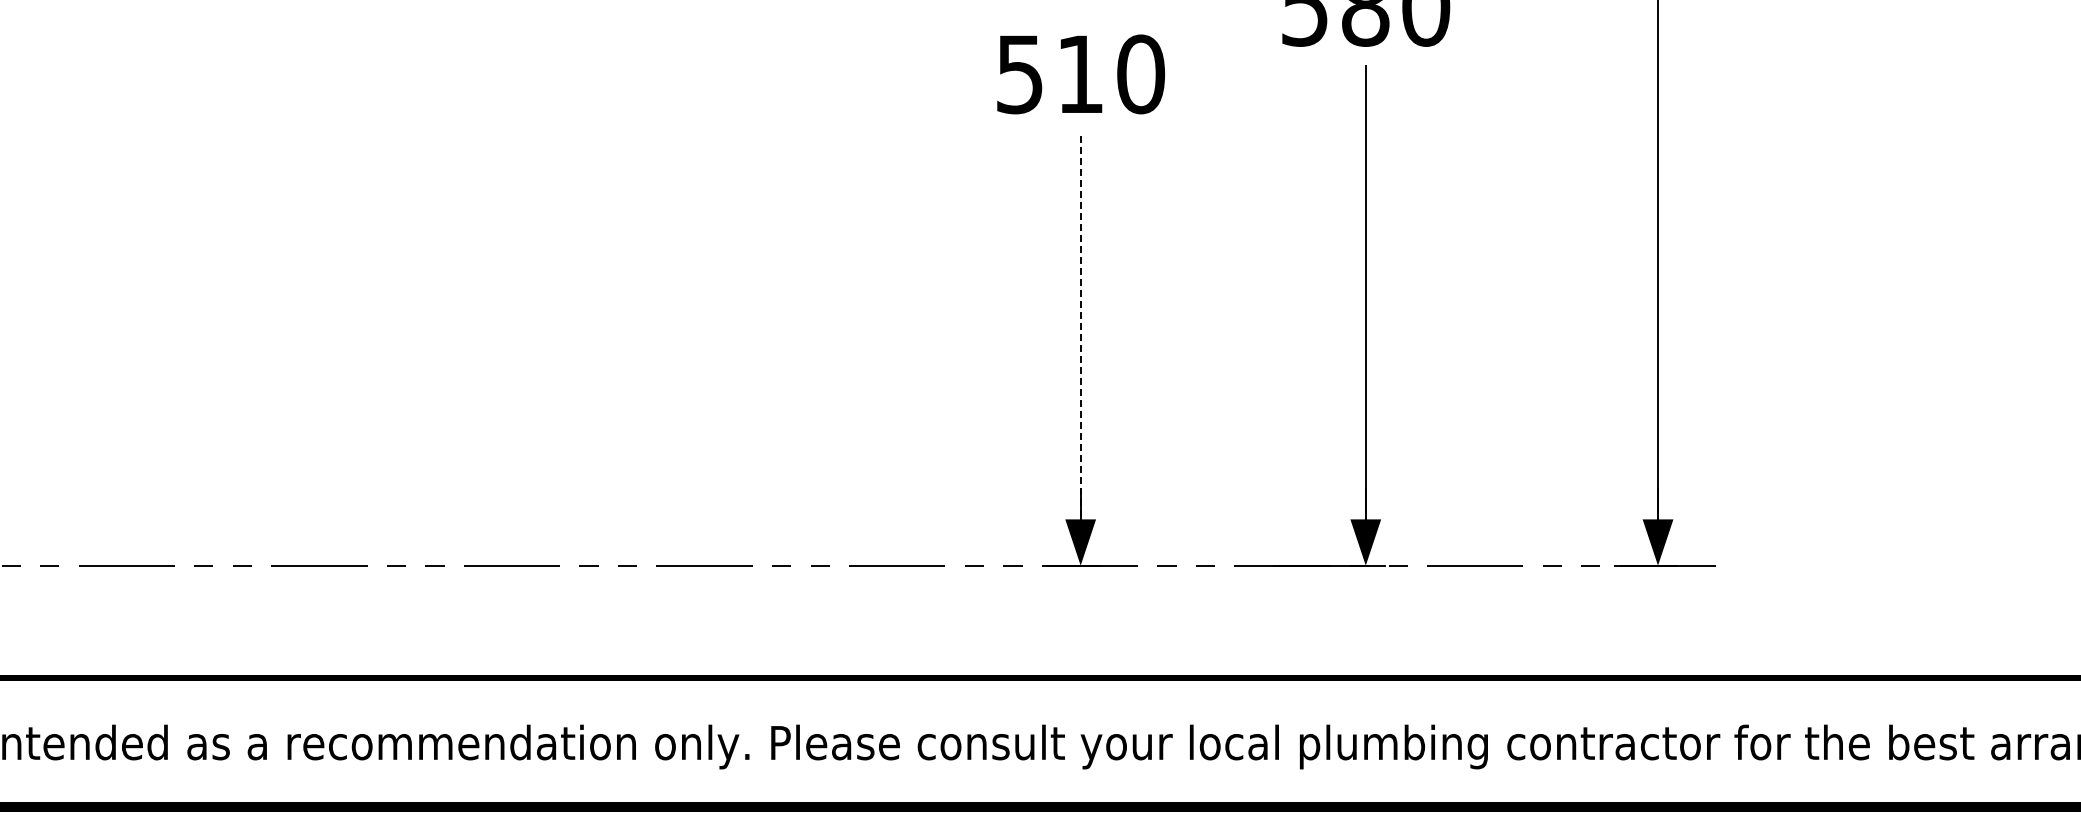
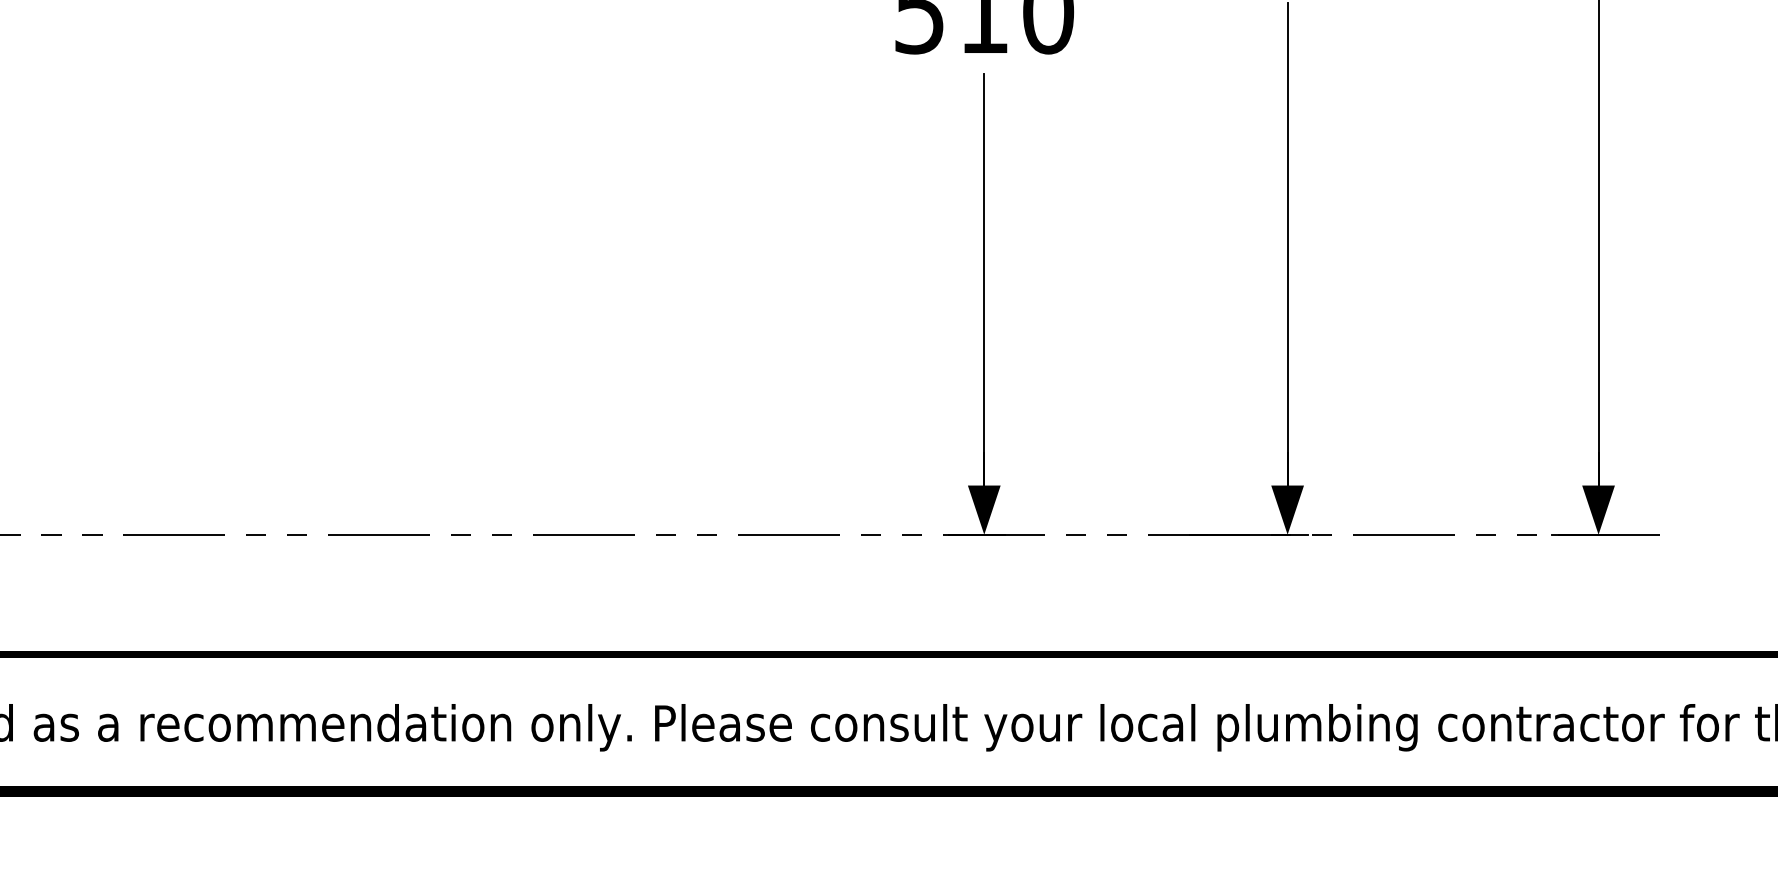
line: (1080, 341) -> (984, 296), dashed -> solid

